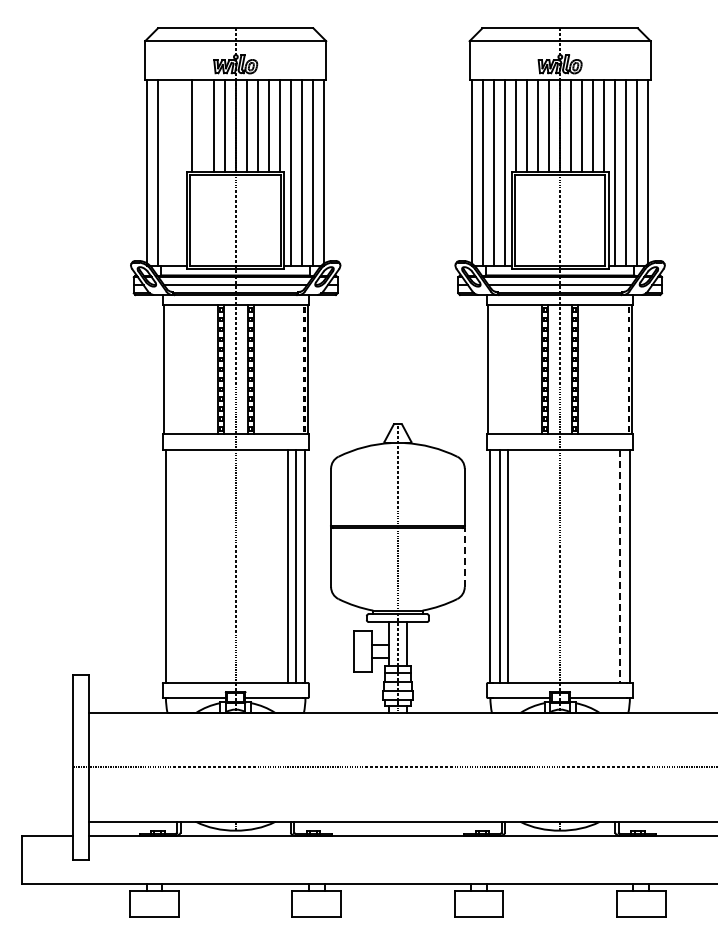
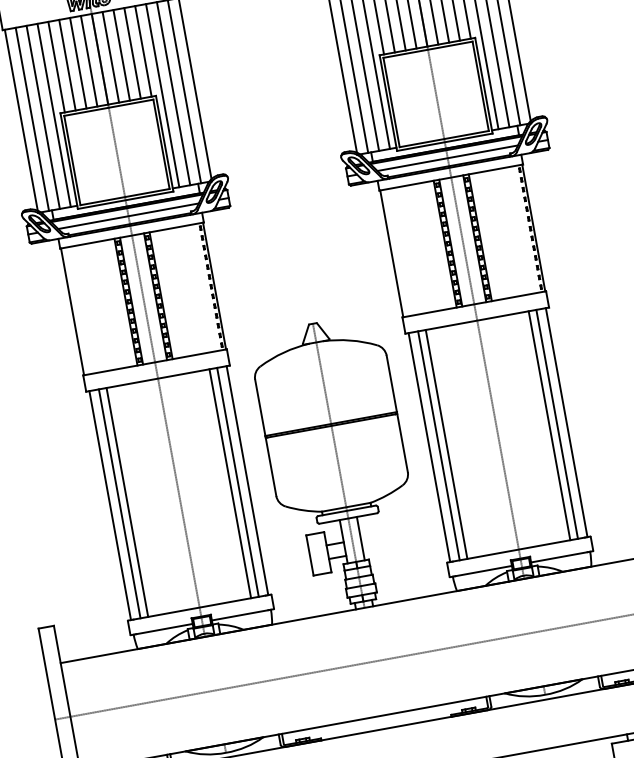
line: (202, 125) -> (67, 64), added
line: (169, 172) -> (43, 117), added
line: (180, 172) -> (54, 115), added
line: (464, 557) -> (402, 443), dashed -> solid
line: (175, 566) -> (119, 503), added
line: (183, 566) -> (127, 502), added
line: (612, 566) -> (549, 425), added
line: (620, 567) -> (557, 425), dashed -> solid

